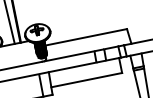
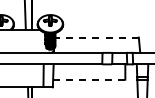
line: (86, 37) -> (97, 37), solid -> dashed
line: (85, 80) -> (88, 79), solid -> dashed

